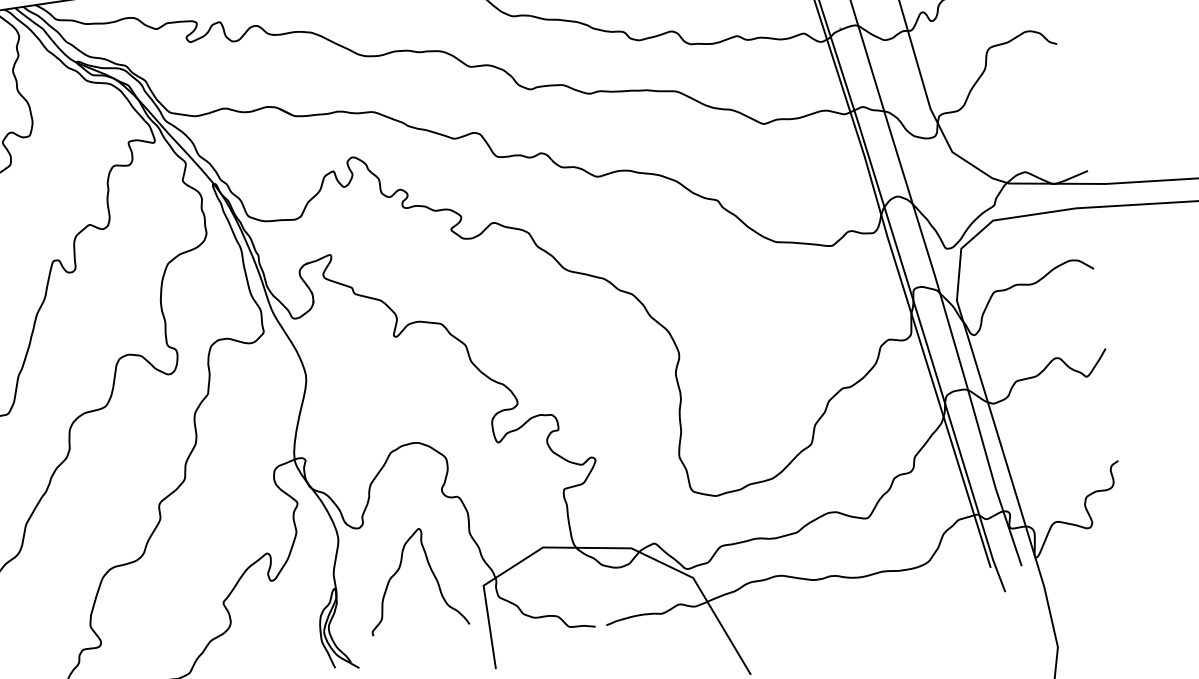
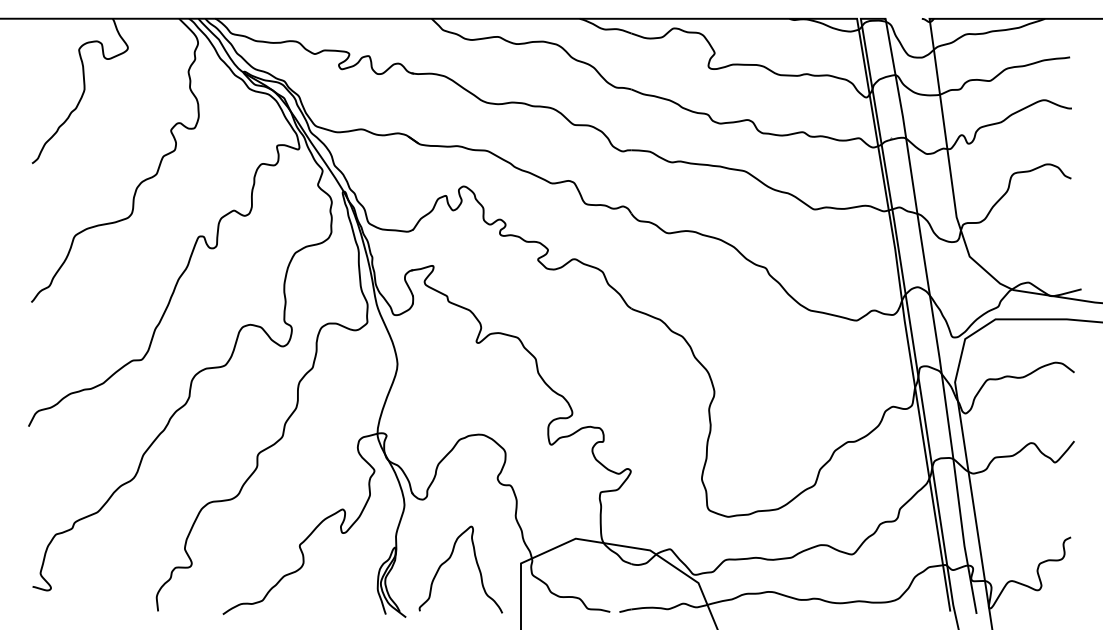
curve: (399, 569) -> (450, 558), moved

